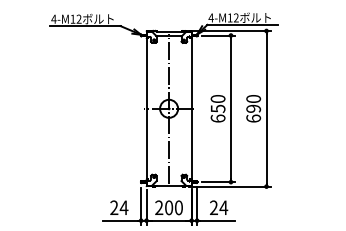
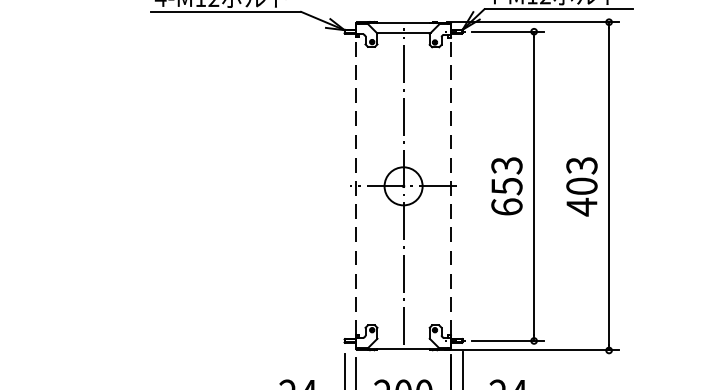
text: (217, 99) -> (505, 166), 650 -> 653
line: (146, 108) -> (355, 185), solid -> dashed
line: (191, 108) -> (450, 185), solid -> dashed
text: (253, 109) -> (581, 187), 690 -> 403

